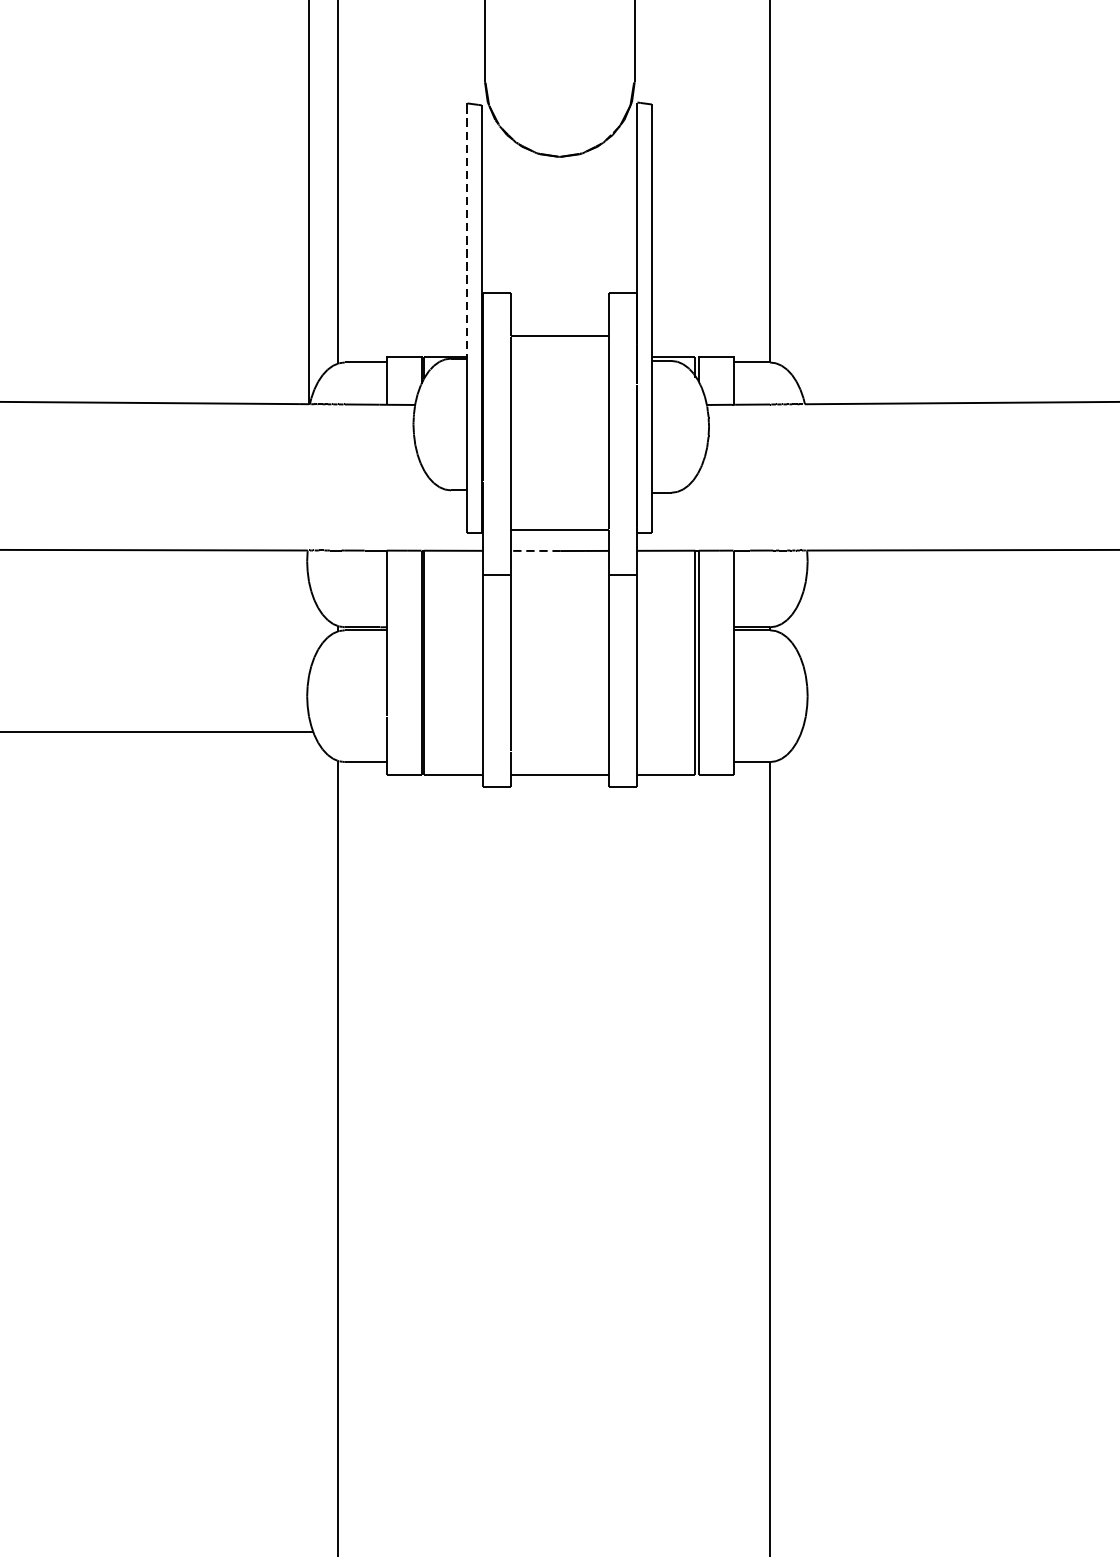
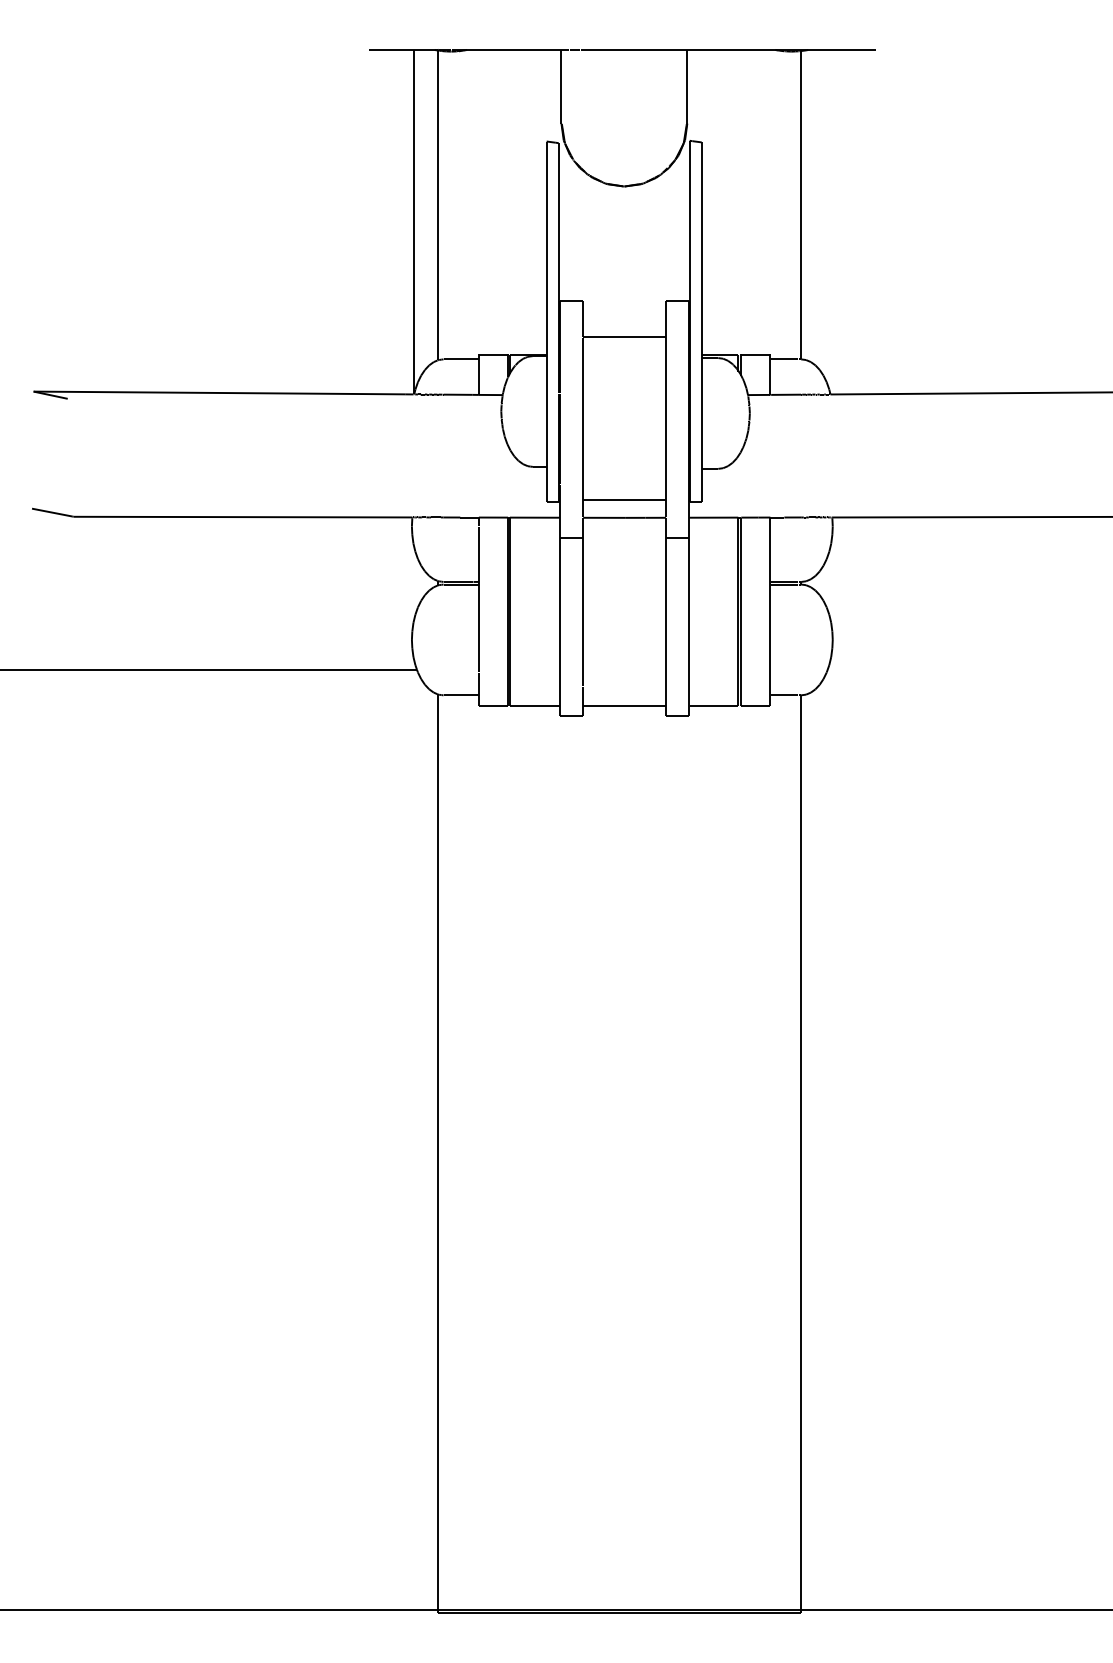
line: (467, 230) -> (546, 248), dashed -> solid
line: (536, 550) -> (604, 517), dashed -> solid

